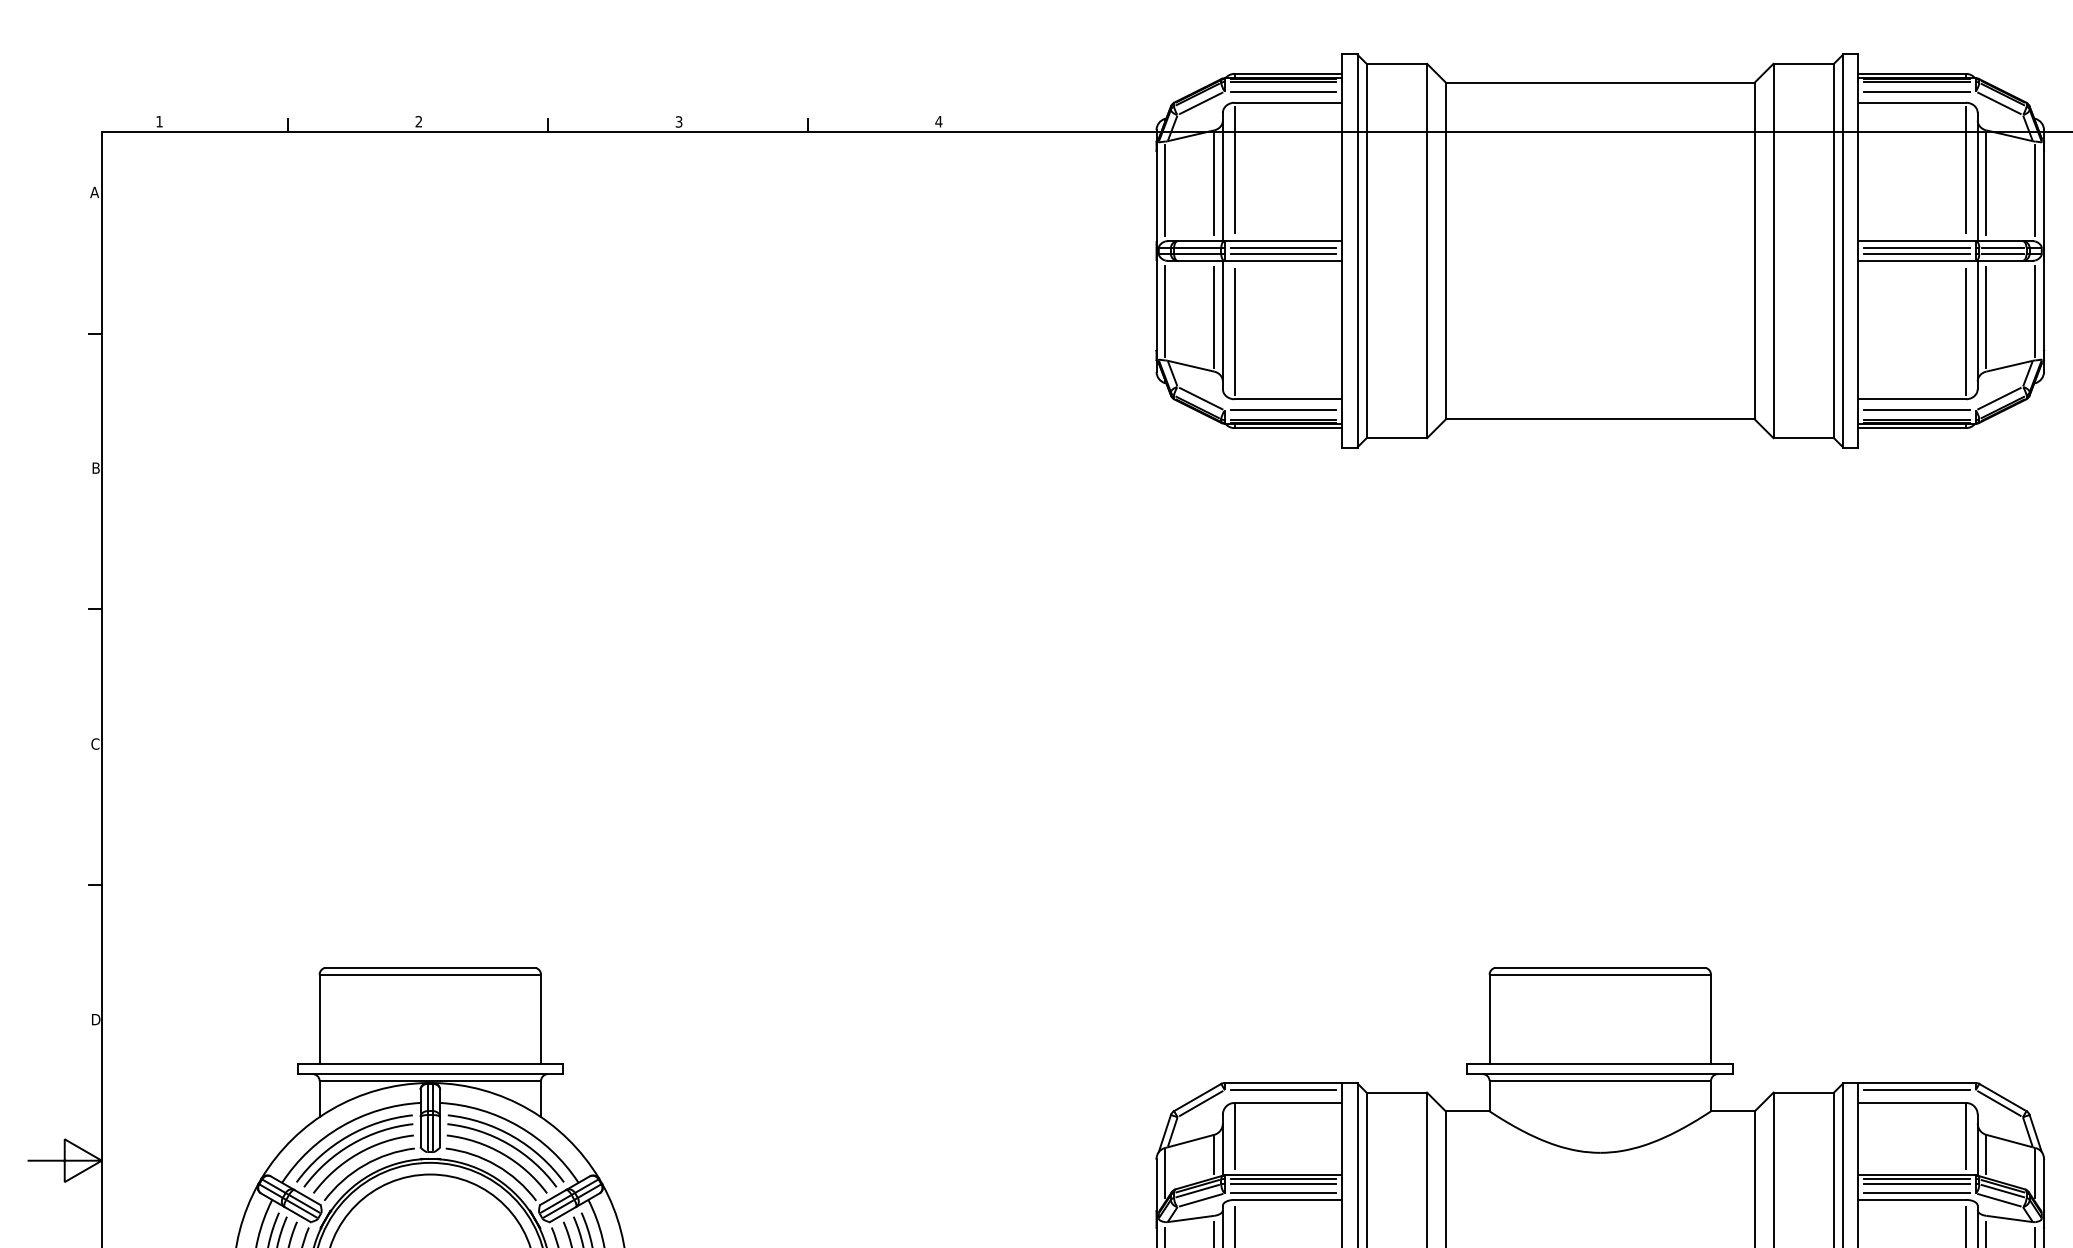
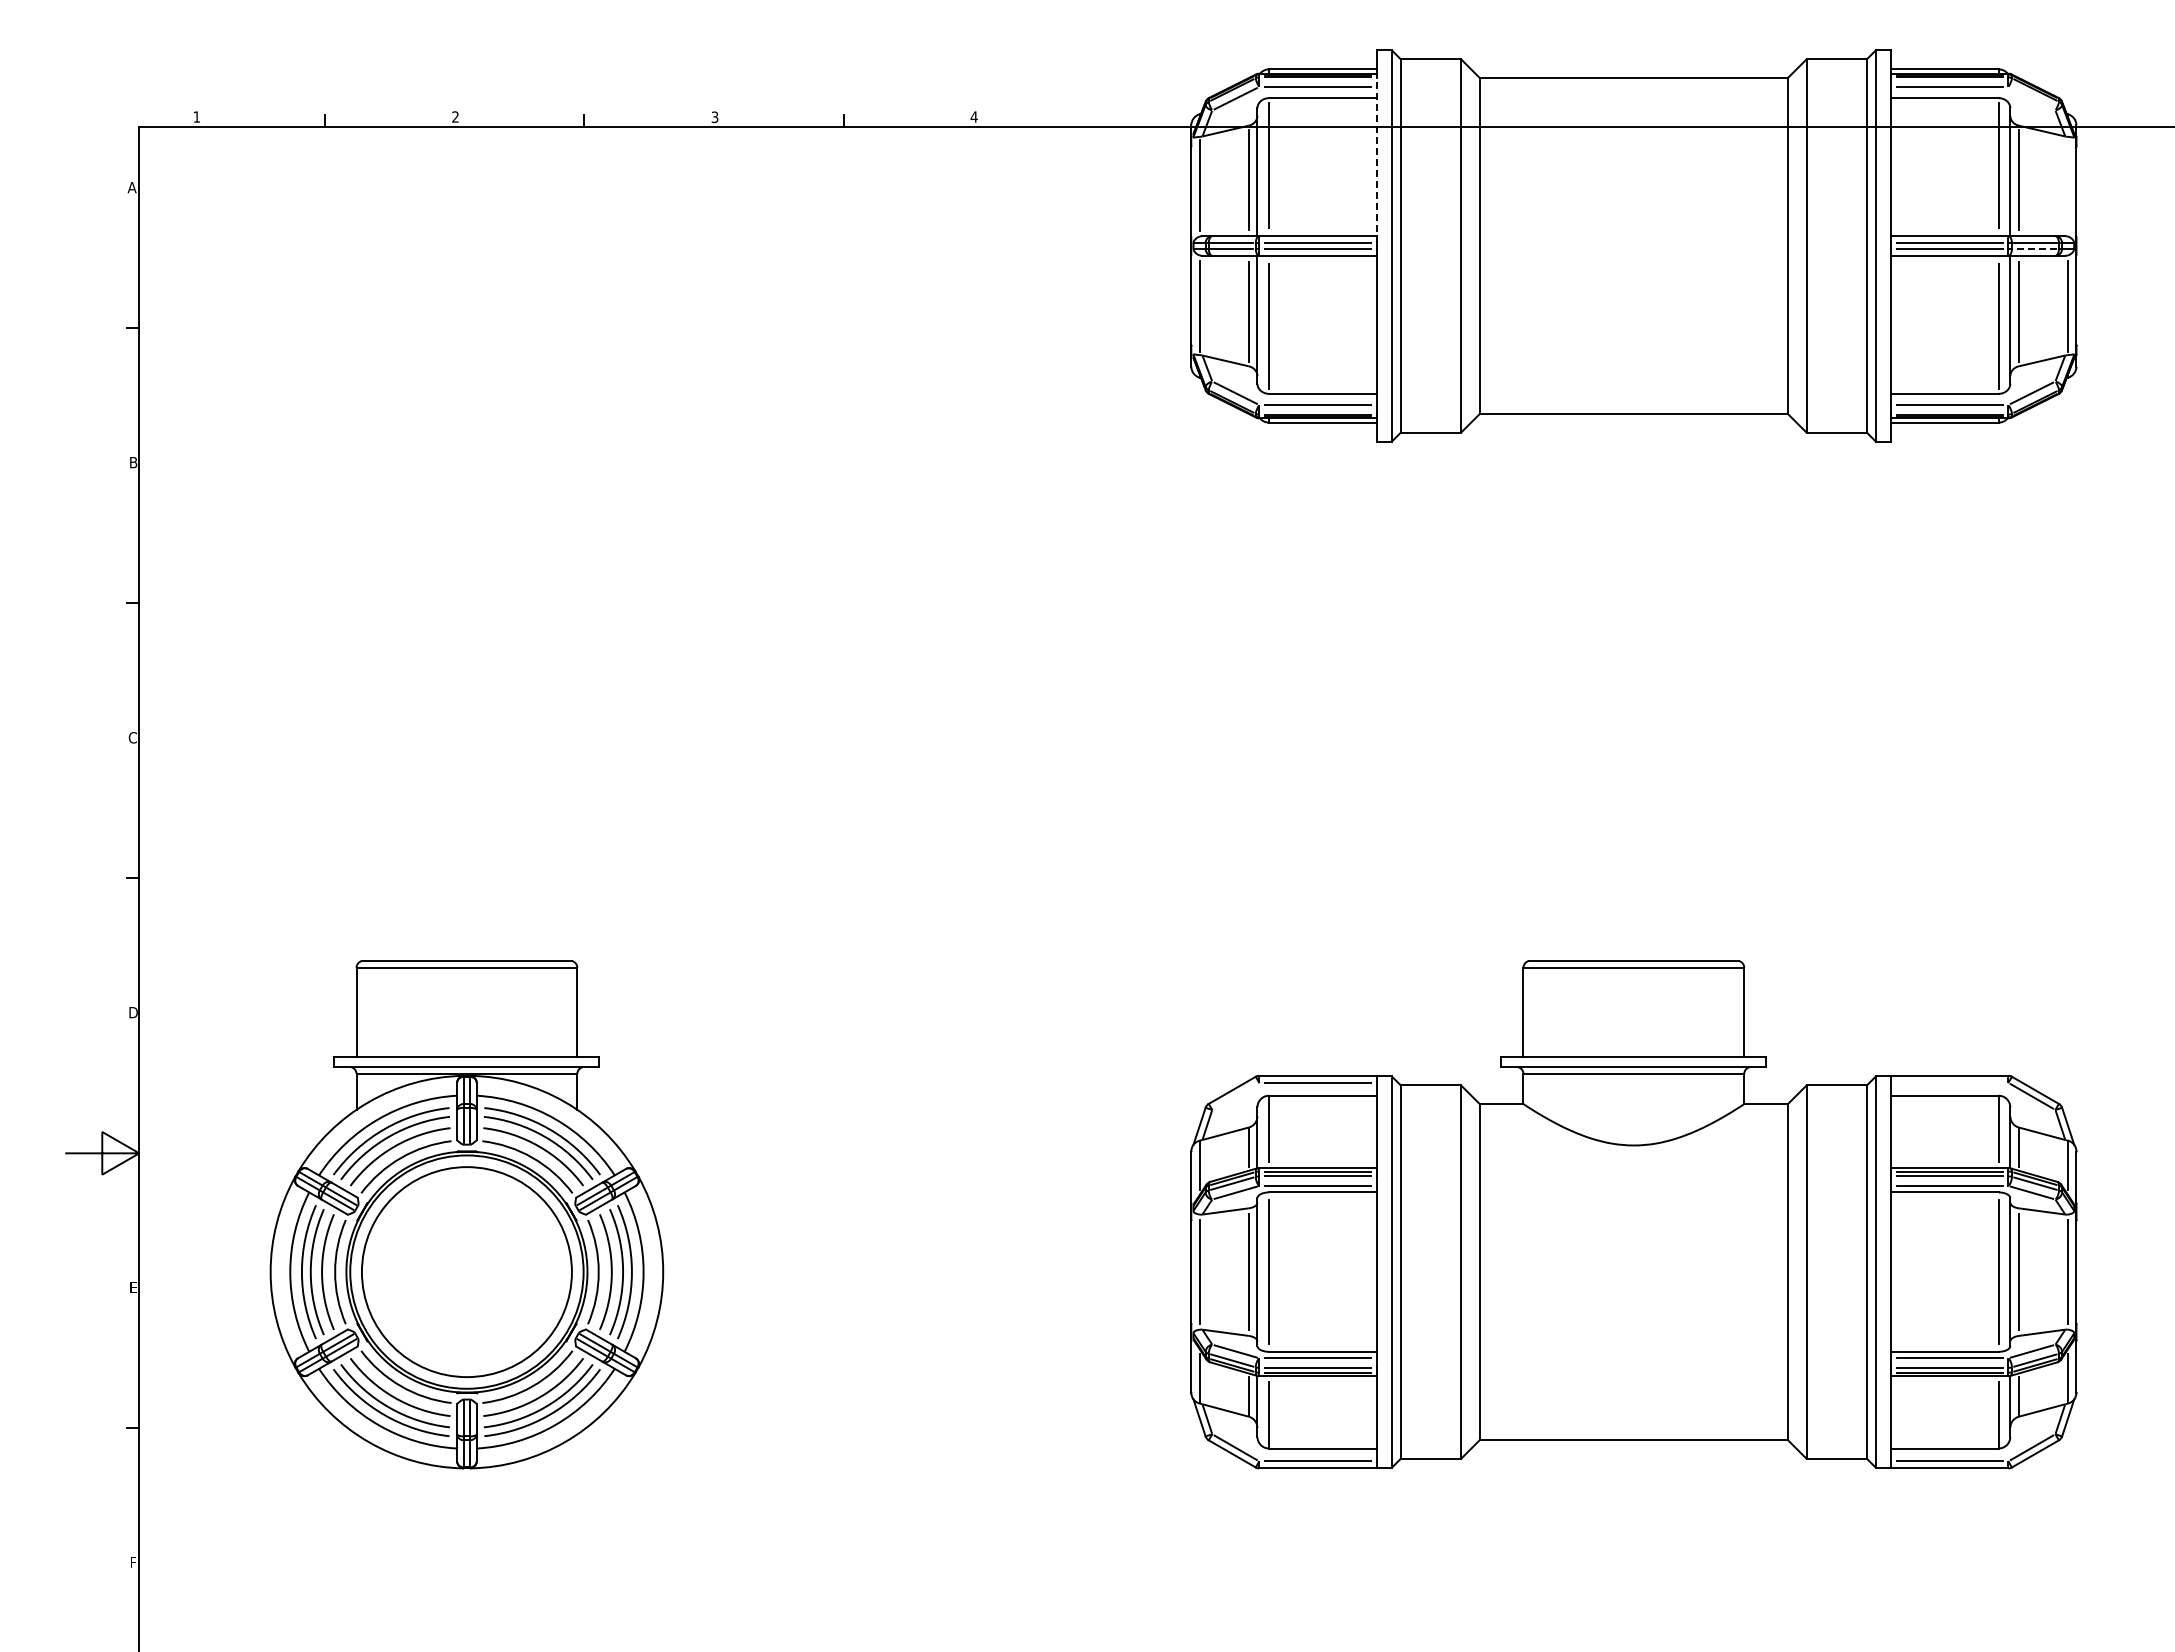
line: (1998, 103) -> (2031, 98), removed
line: (1342, 164) -> (1376, 159), solid -> dashed
line: (2035, 190) -> (2067, 185), removed
line: (2001, 253) -> (2034, 248), solid -> dashed
line: (1916, 1089) -> (1949, 1082), removed
line: (1200, 1103) -> (1235, 1096), removed

